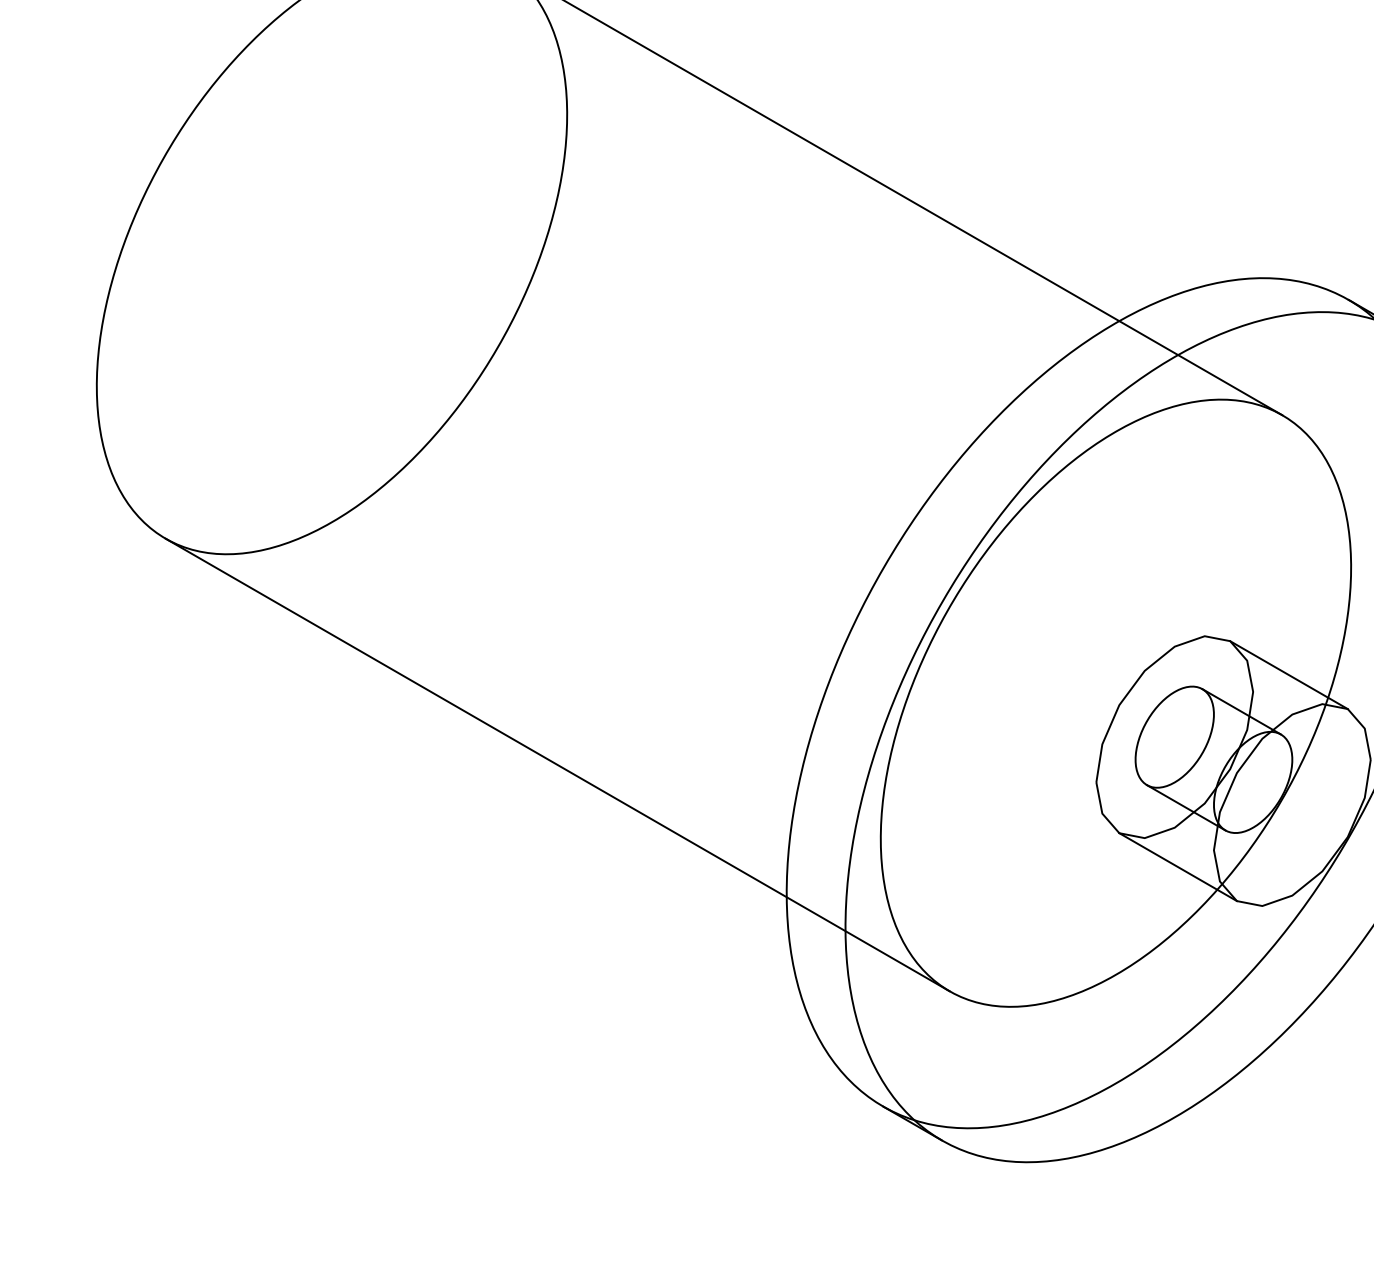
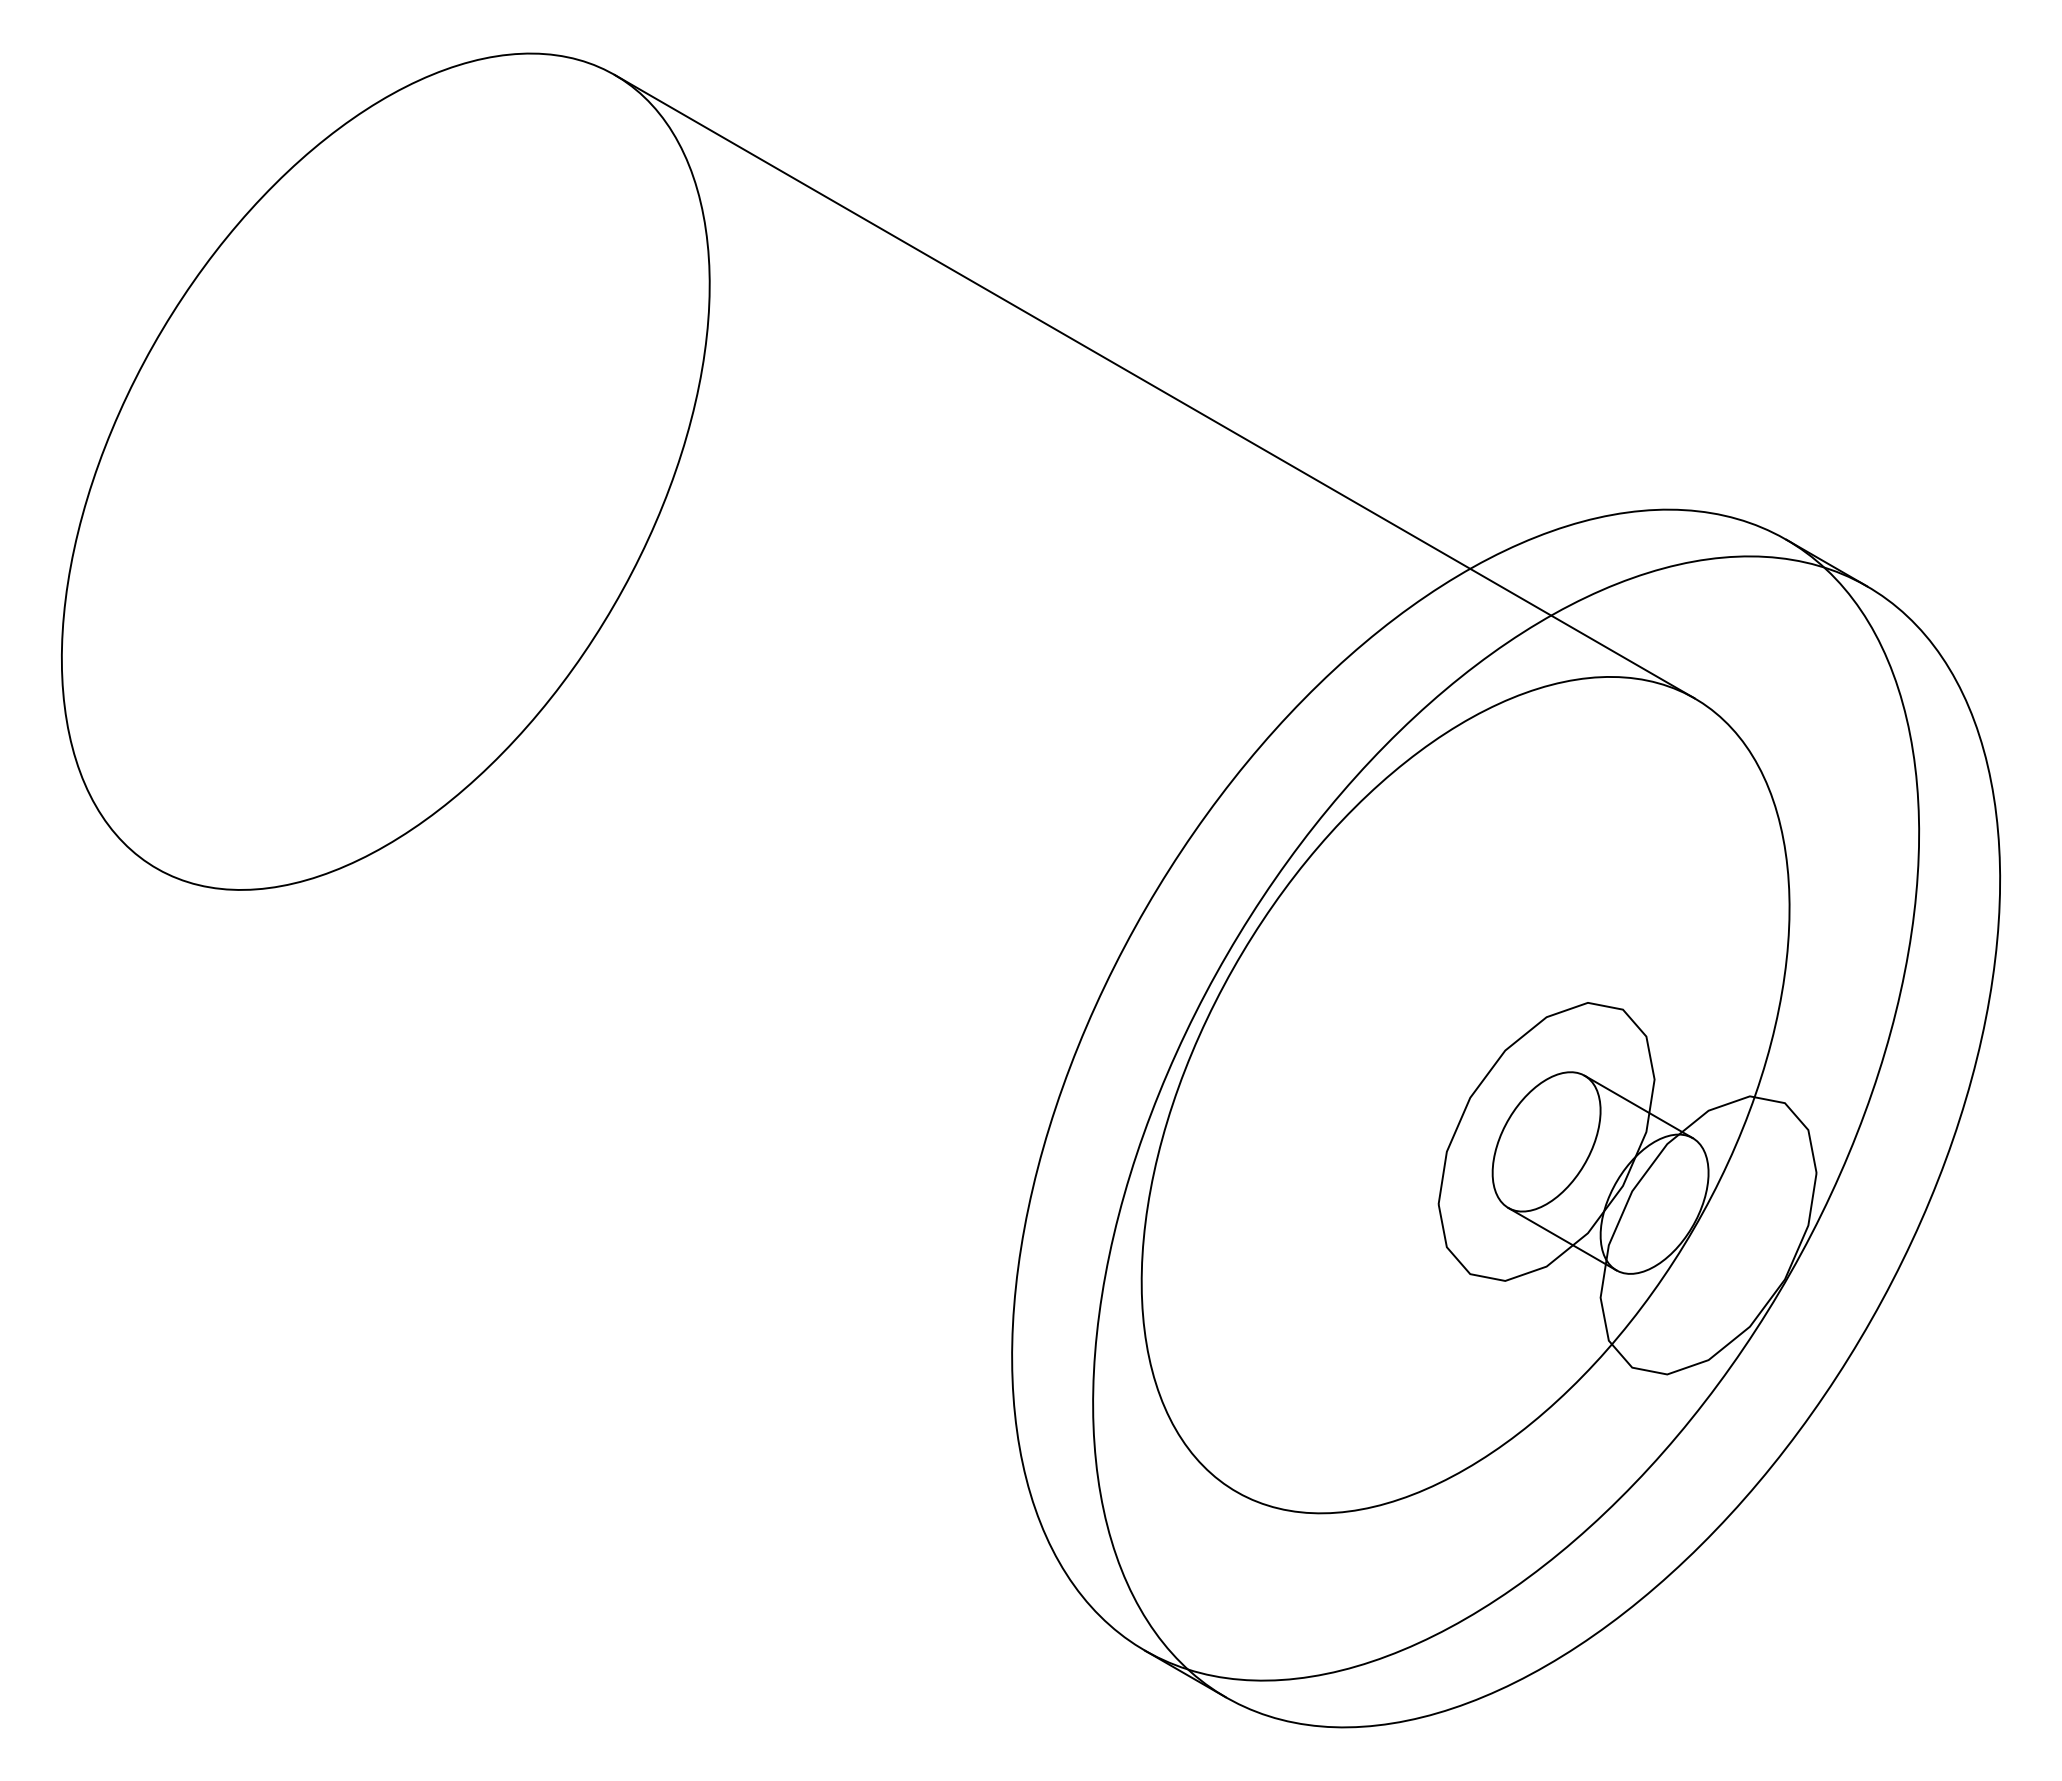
line: (1288, 675) -> (1703, 1056), removed
line: (557, 764) -> (696, 1179), removed
line: (1178, 866) -> (1551, 1320), removed

